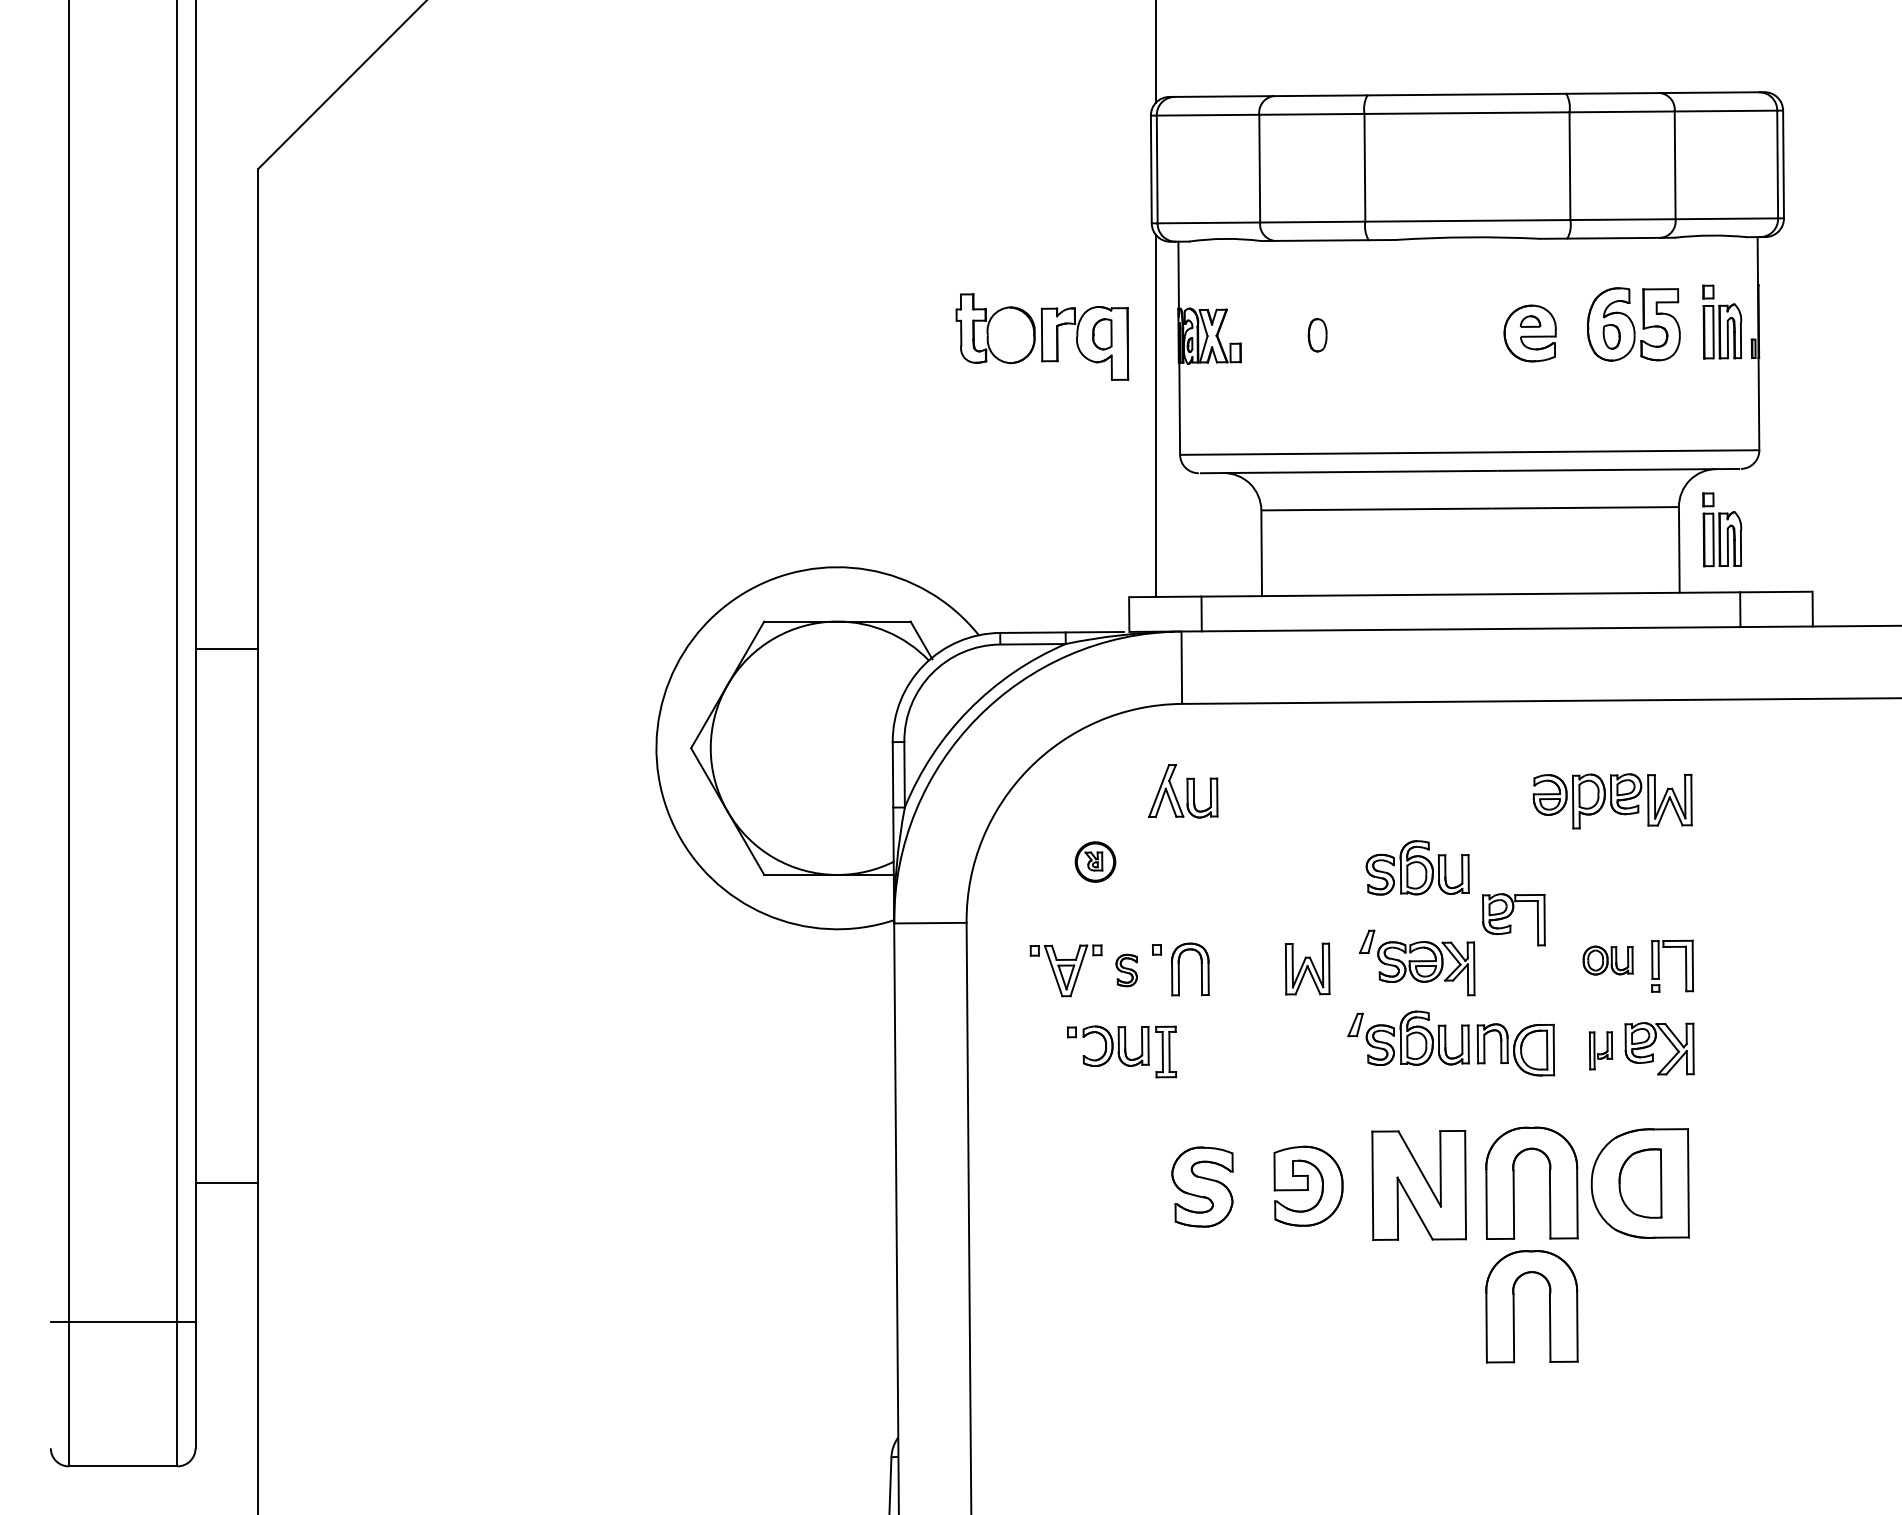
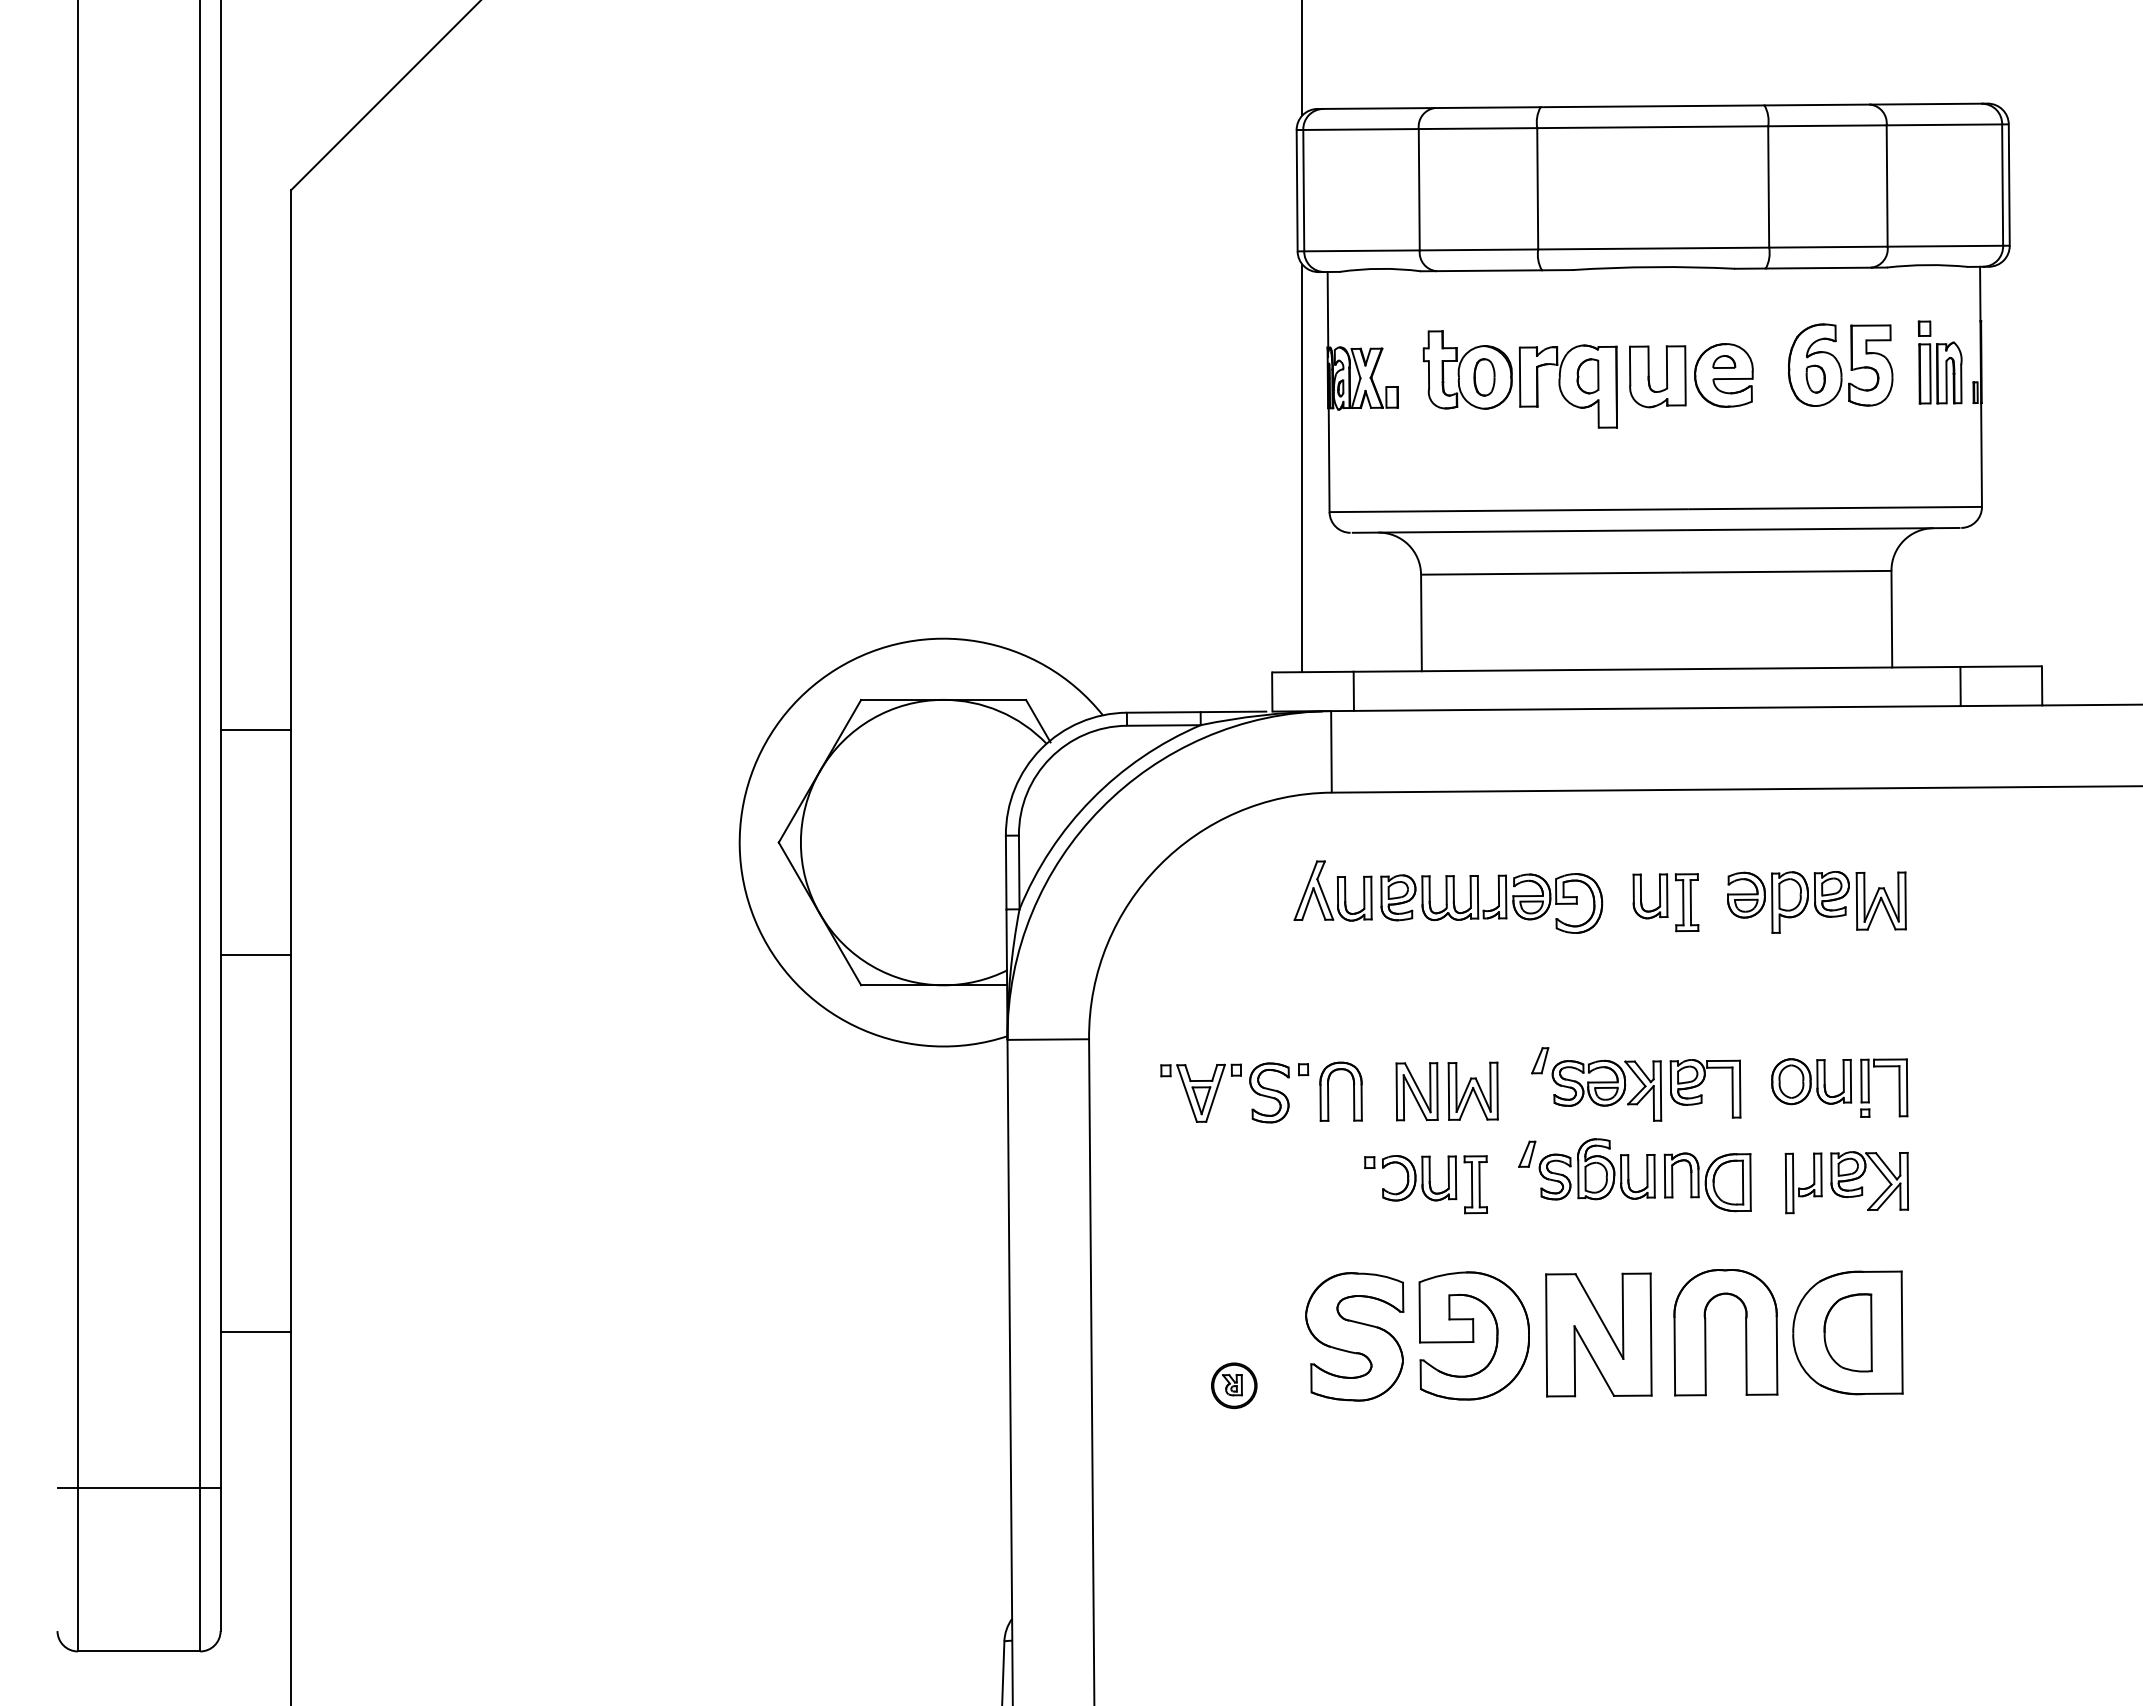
part: (1464, 334) -> (1649, 376), added
part: (1041, 337) -> (1519, 379), moved
part: (1721, 529) -> (1939, 596), removed
part: (1478, 801) -> (1665, 902), added
part: (1323, 802) -> (1491, 903), added
line: (226, 847) -> (255, 954), added
part: (1095, 861) -> (1234, 1385), moved
part: (1417, 868) -> (1596, 977), removed
part: (1513, 919) -> (1705, 1088), moved
part: (1607, 960) -> (1811, 1081), size x1.43
part: (1257, 969) -> (1416, 1091), added
part: (1126, 970) -> (1269, 1092), size x1.67
part: (1600, 1050) -> (1803, 1183), size x1.43
part: (1121, 1051) -> (1425, 1184), moved
part: (1307, 1185) -> (1473, 1335), size x1.43
part: (1202, 1186) -> (1354, 1336), size x1.43
part: (1514, 1306) -> (1706, 1471), removed

